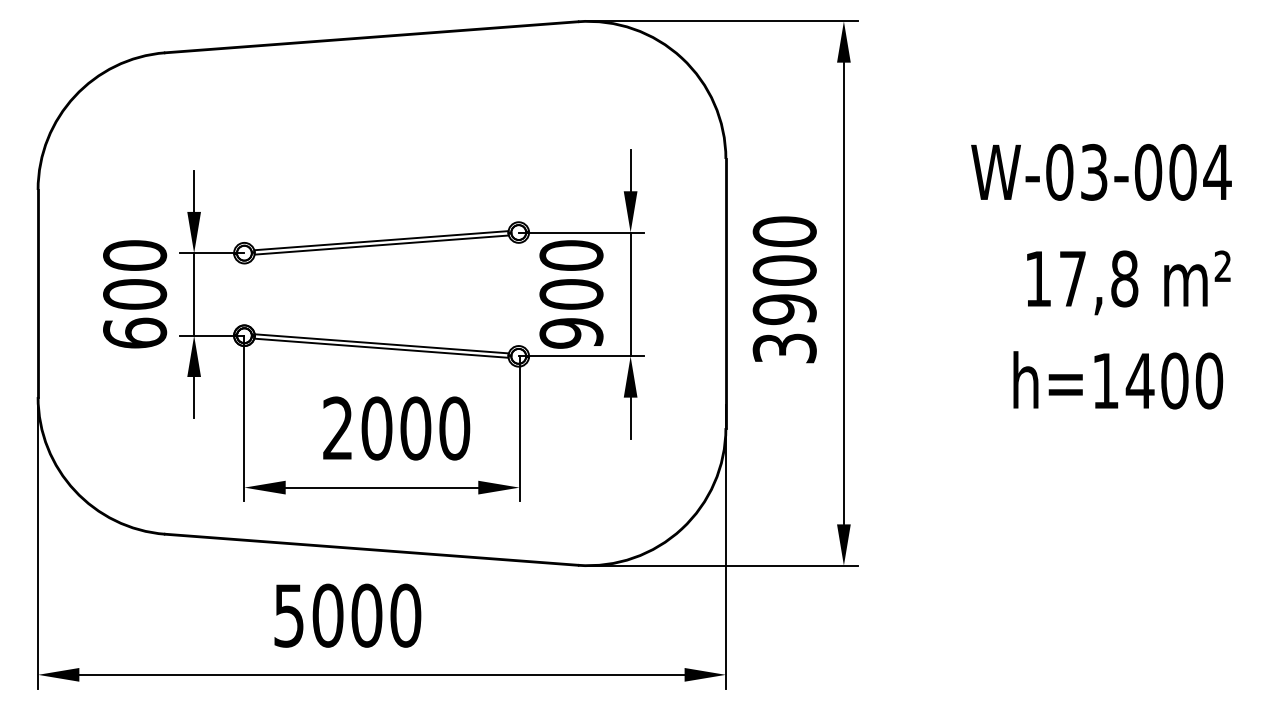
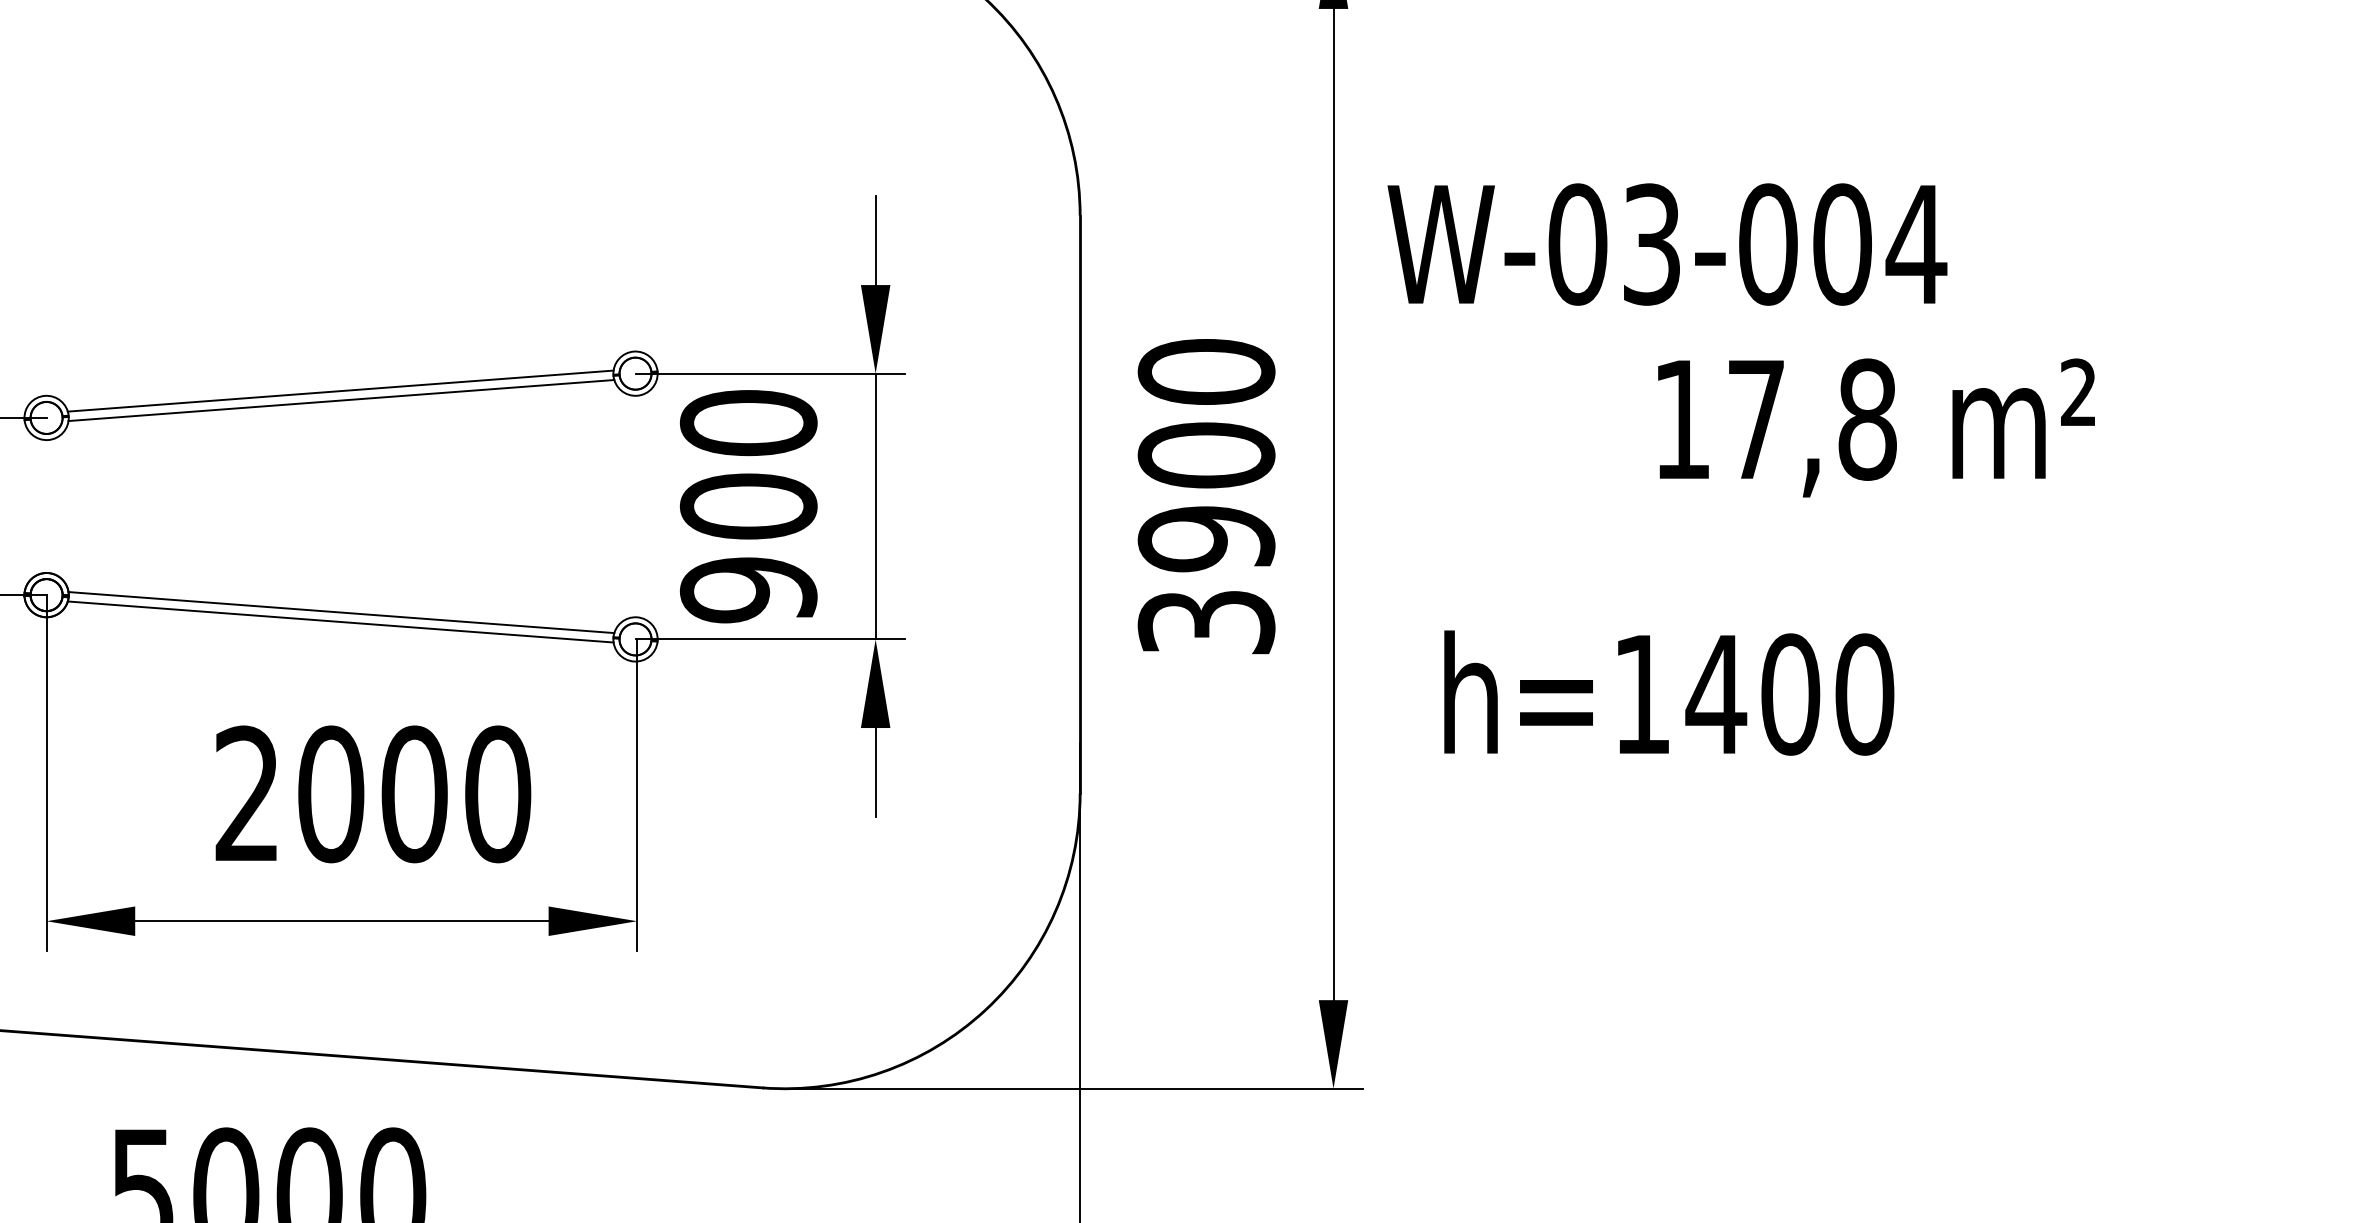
text: (1101, 172) -> (1667, 244), moved
text: (1128, 282) -> (1875, 427), moved
text: (1118, 380) -> (1669, 693), moved

